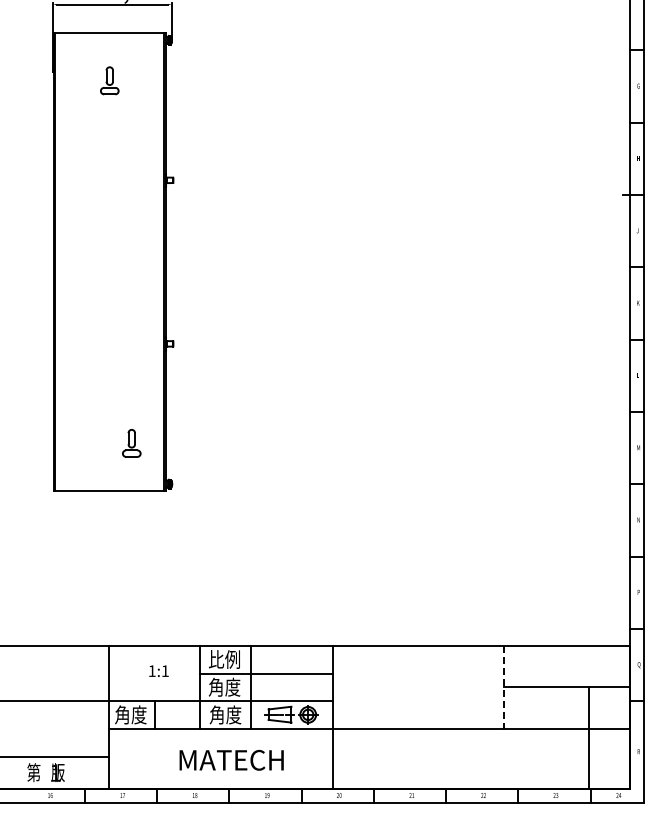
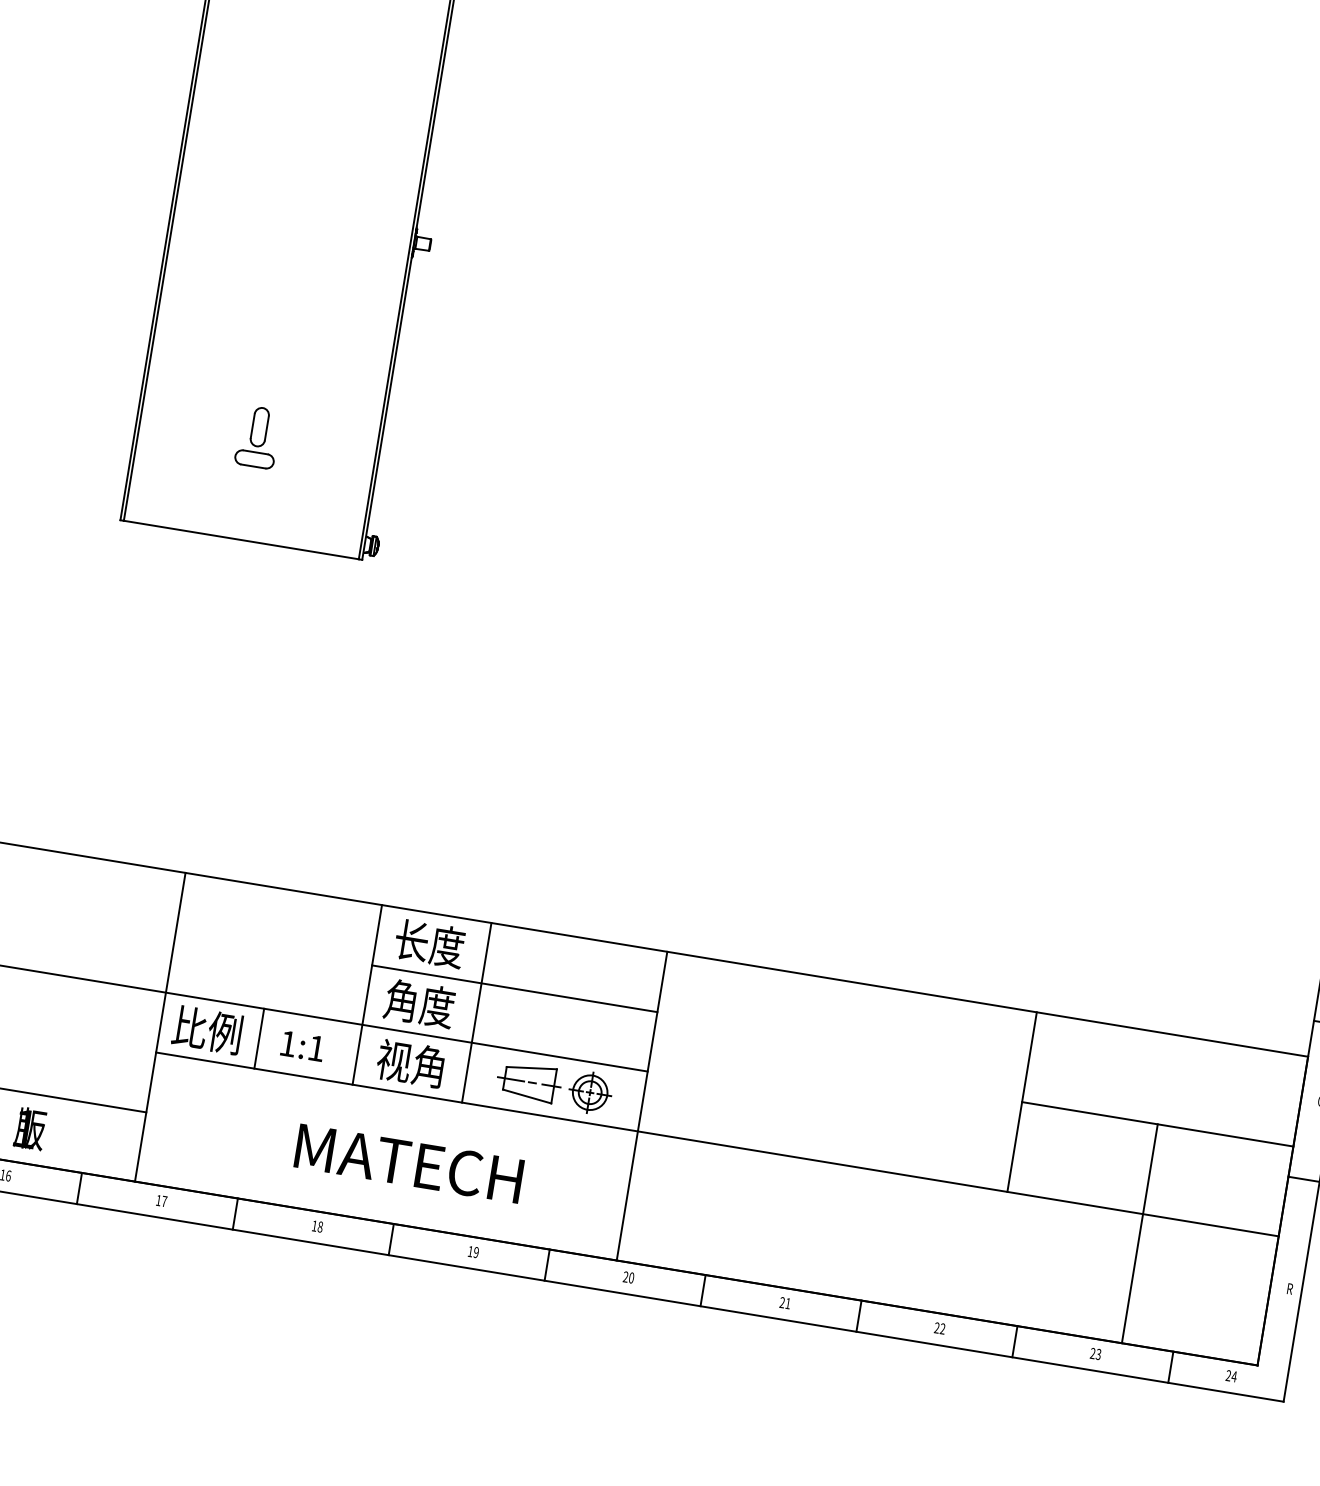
part: (131, 443) -> (257, 437), moved
text: (224, 659) -> (429, 943), 比例 -> 长度
text: (158, 670) -> (301, 1044), moved
line: (503, 687) -> (1020, 1102), dashed -> solid
text: (130, 714) -> (207, 1029), 角度 -> 比例
text: (225, 714) -> (411, 1062), 角度 -> 视角
line: (588, 737) -> (1139, 1232), moved

